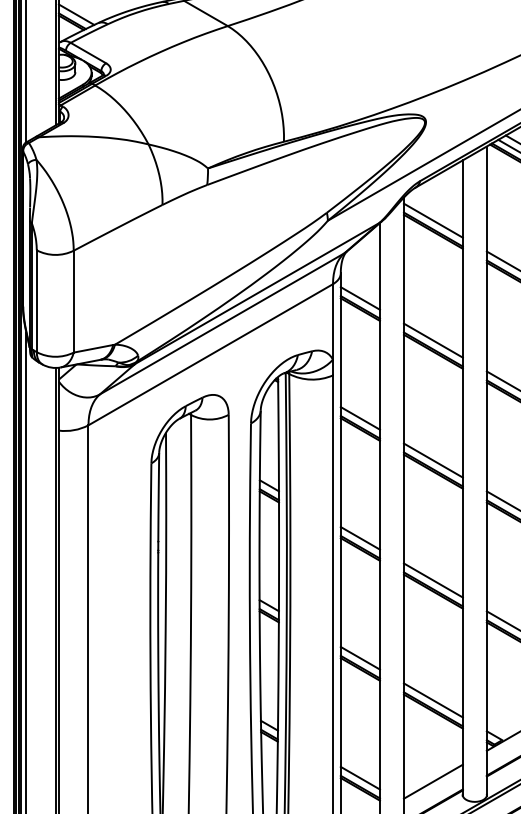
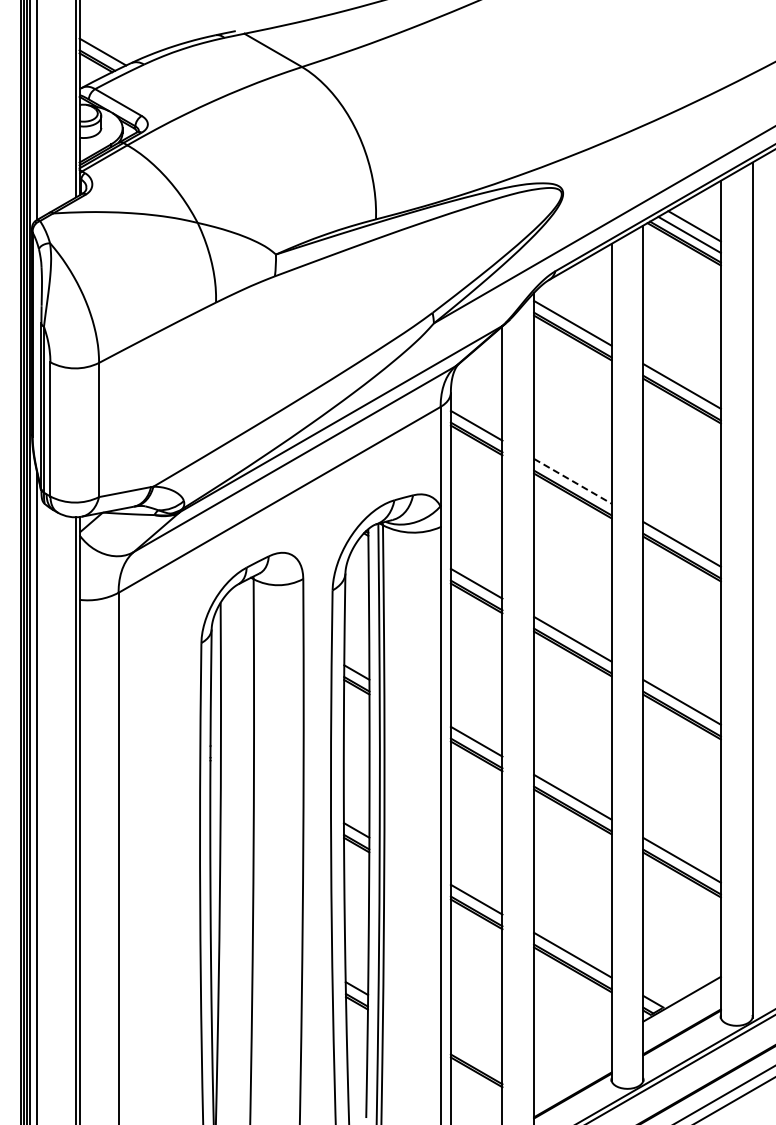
line: (433, 340) -> (572, 481), solid -> dashed
line: (360, 778) -> (476, 1057), removed
line: (433, 781) -> (572, 1061), removed

